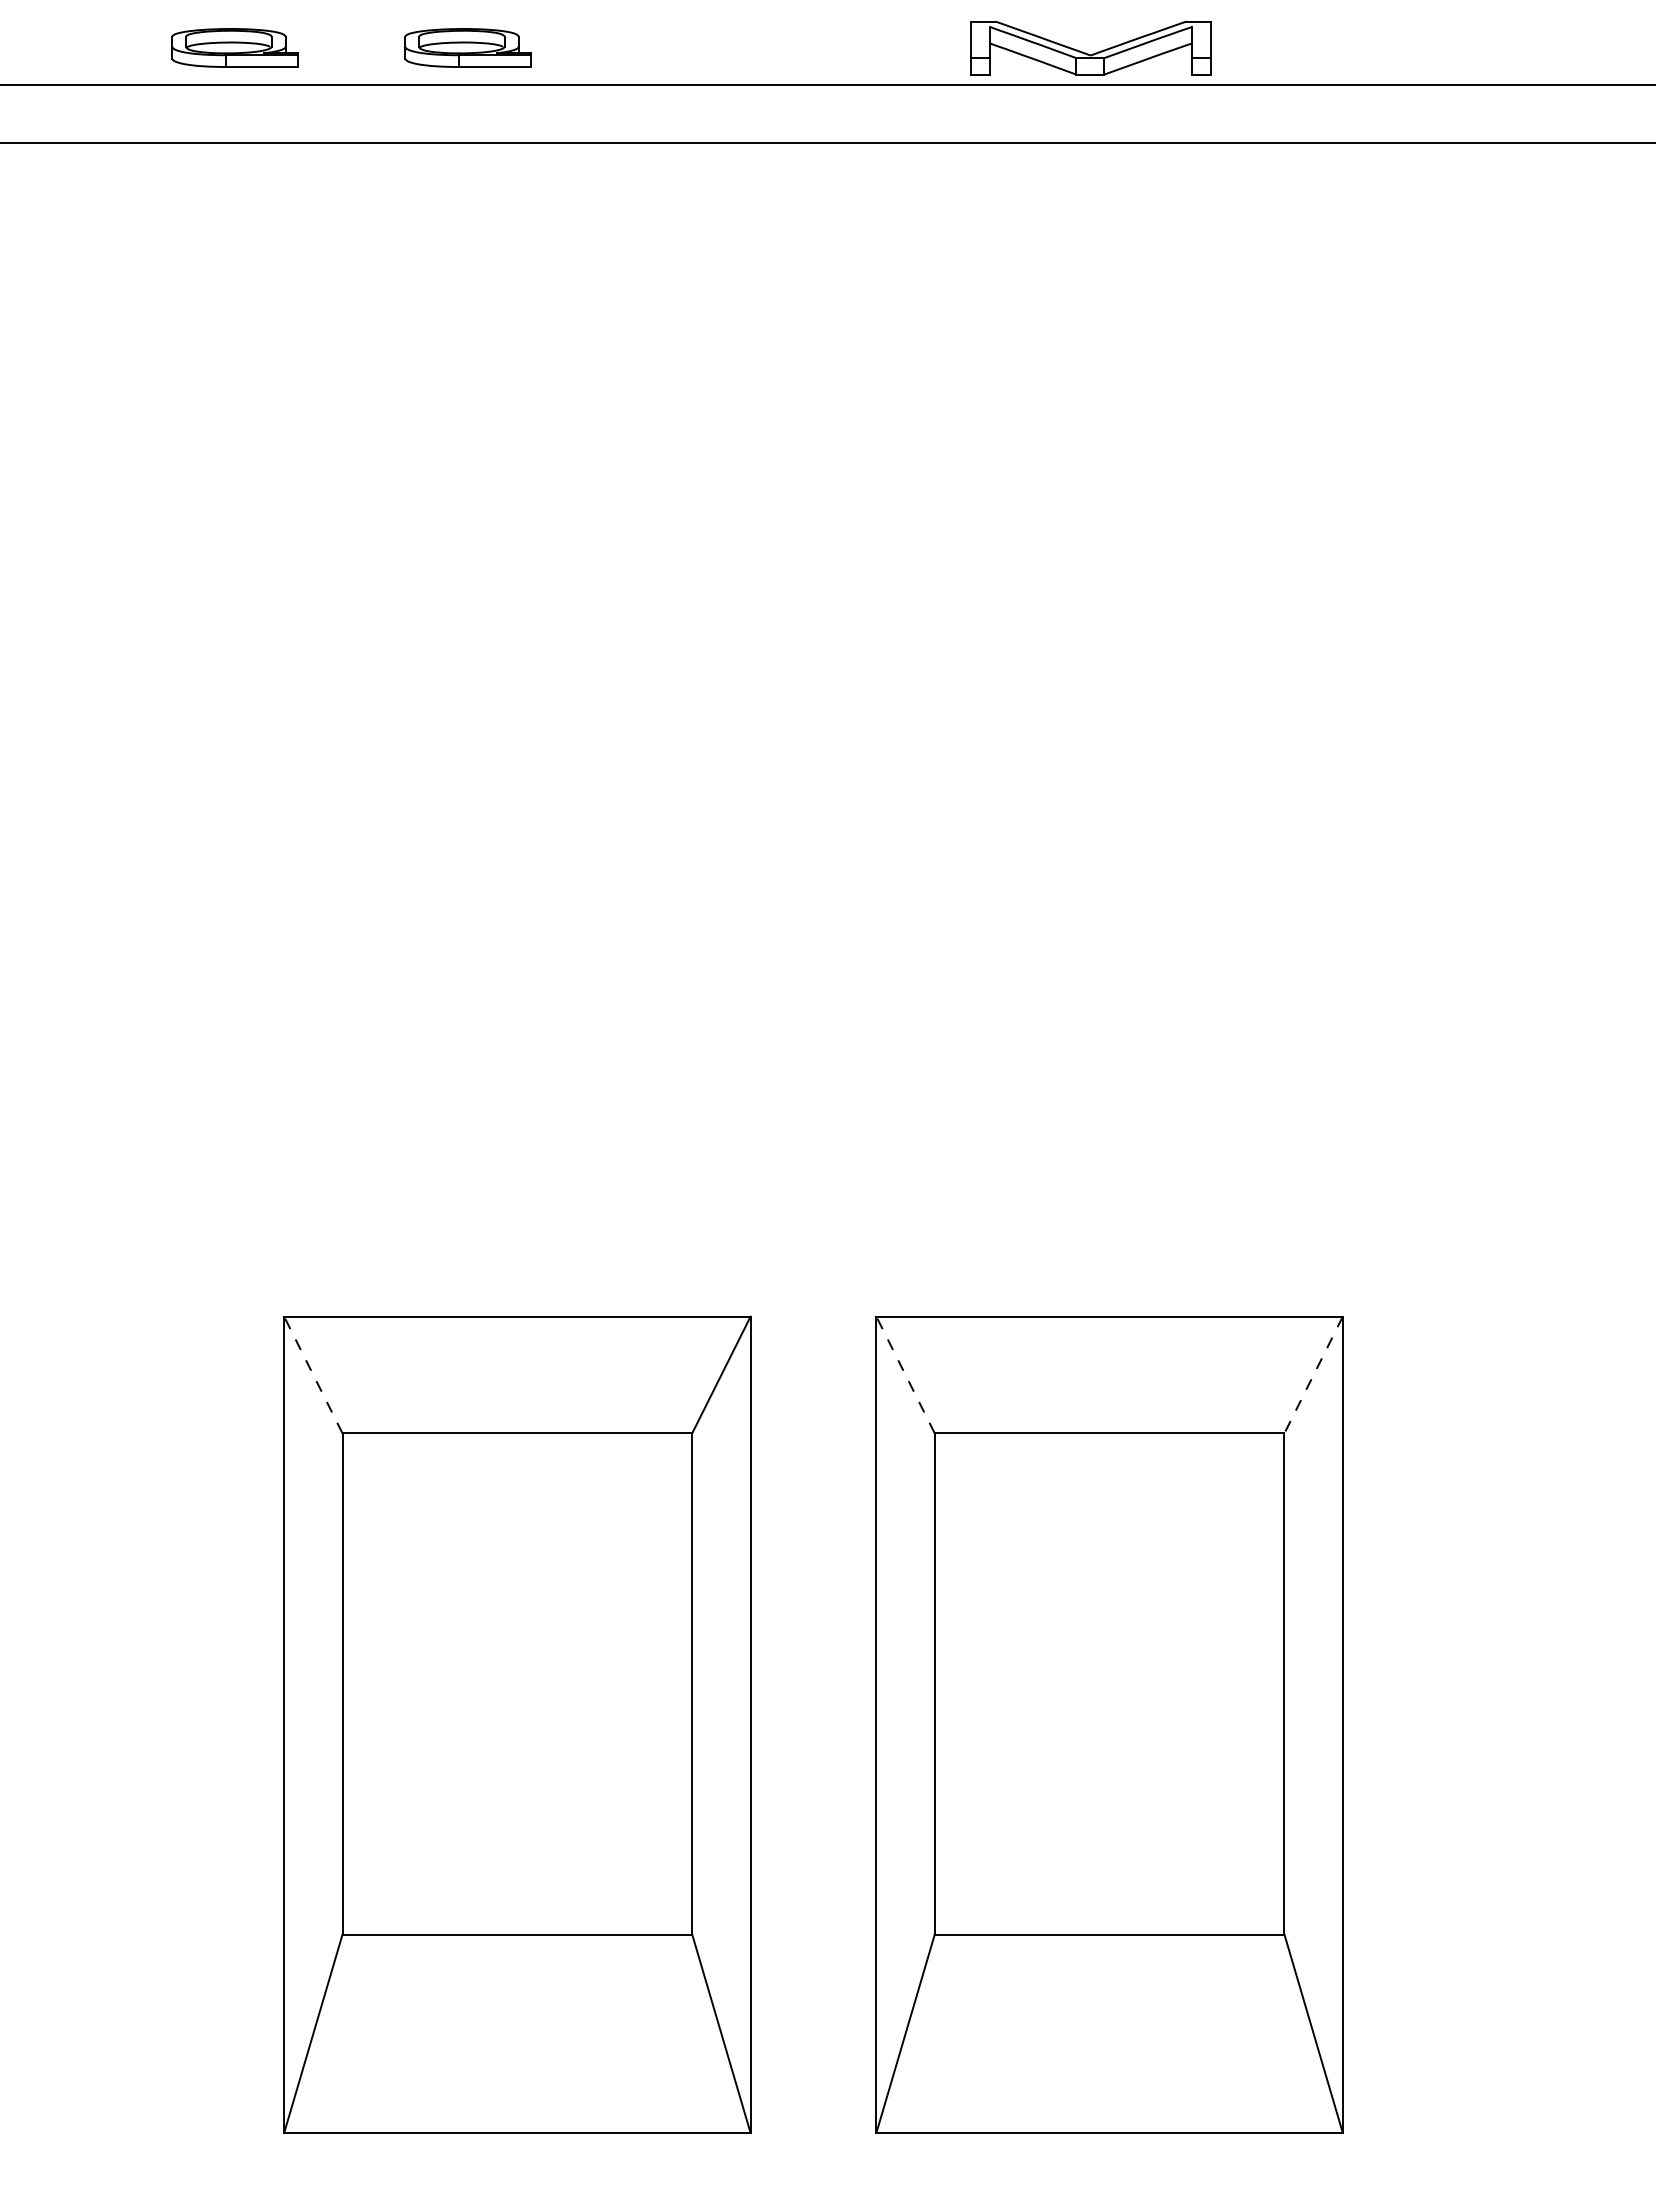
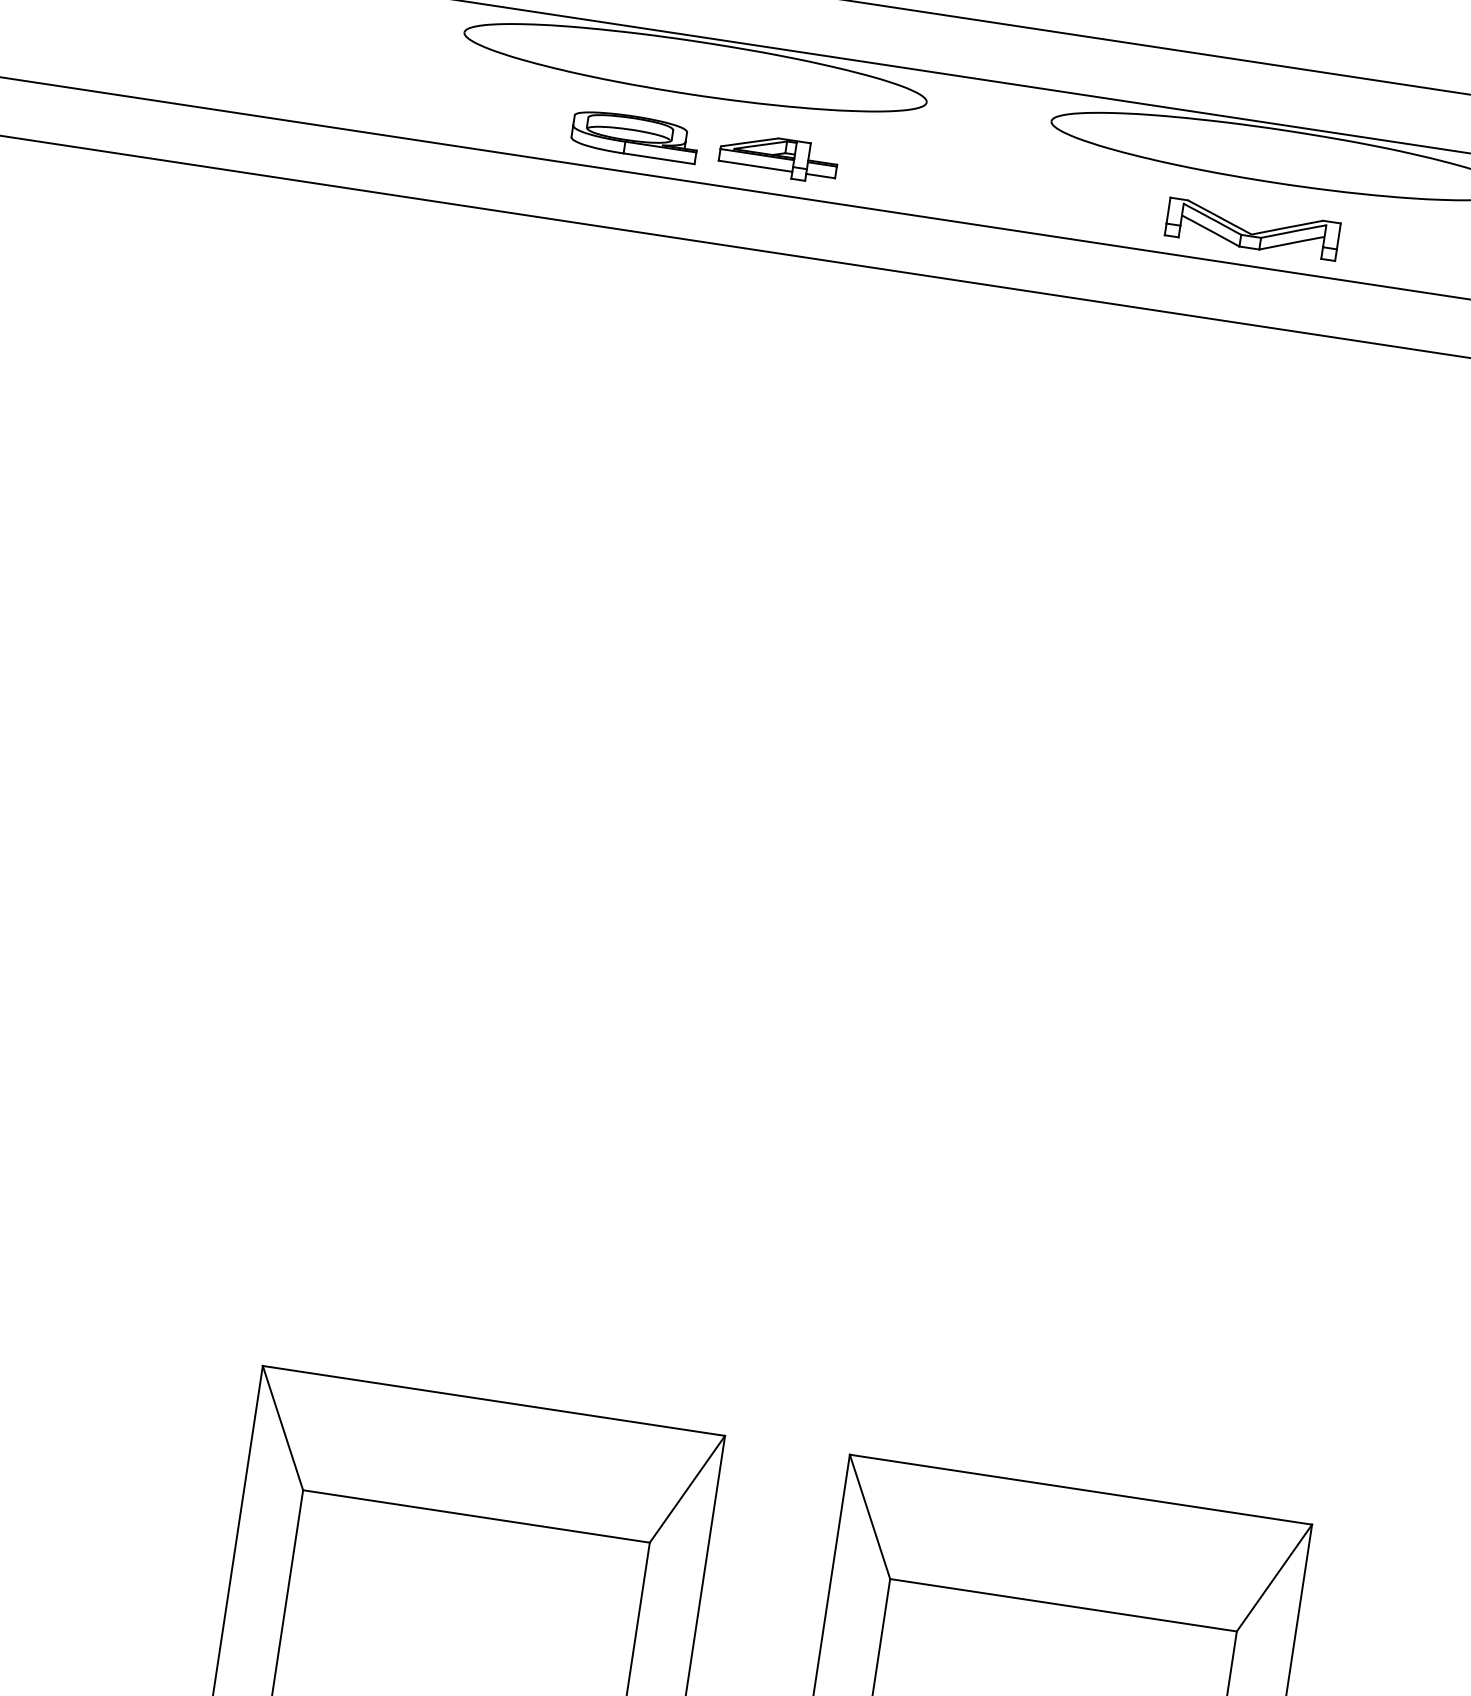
part: (234, 47) -> (403, 100), removed
part: (612, 47) -> (778, 157), added
part: (1090, 47) -> (1252, 228), size x0.71
line: (313, 1374) -> (283, 1427), dashed -> solid
line: (905, 1374) -> (870, 1516), dashed -> solid
line: (1313, 1375) -> (1274, 1578), dashed -> solid

